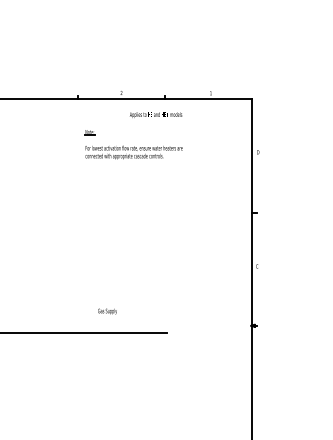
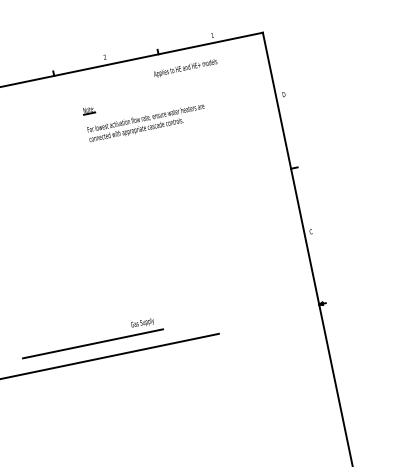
text: (155, 114) -> (184, 67), moved
part: (133, 144) -> (144, 113), moved
line: (64, 319) -> (92, 343), added

